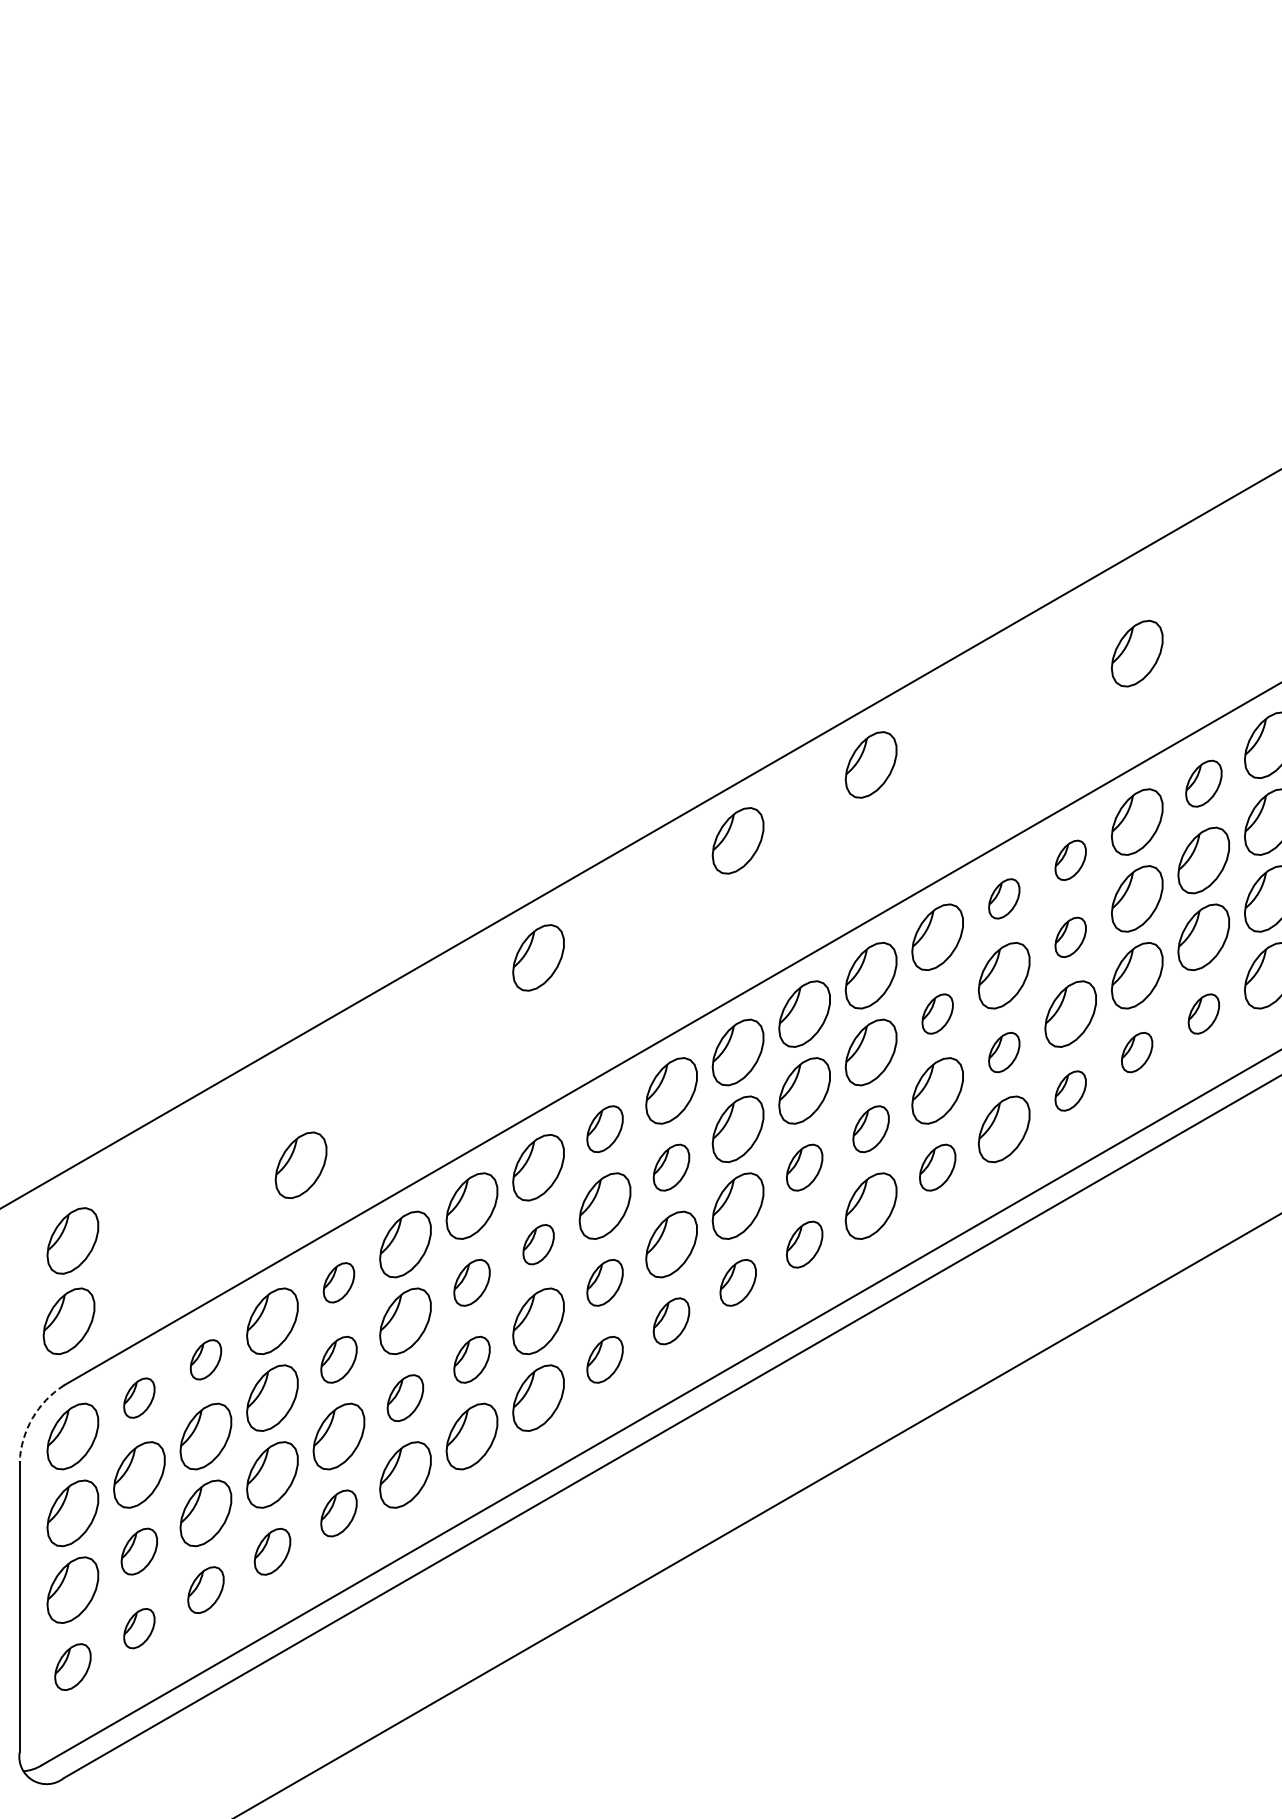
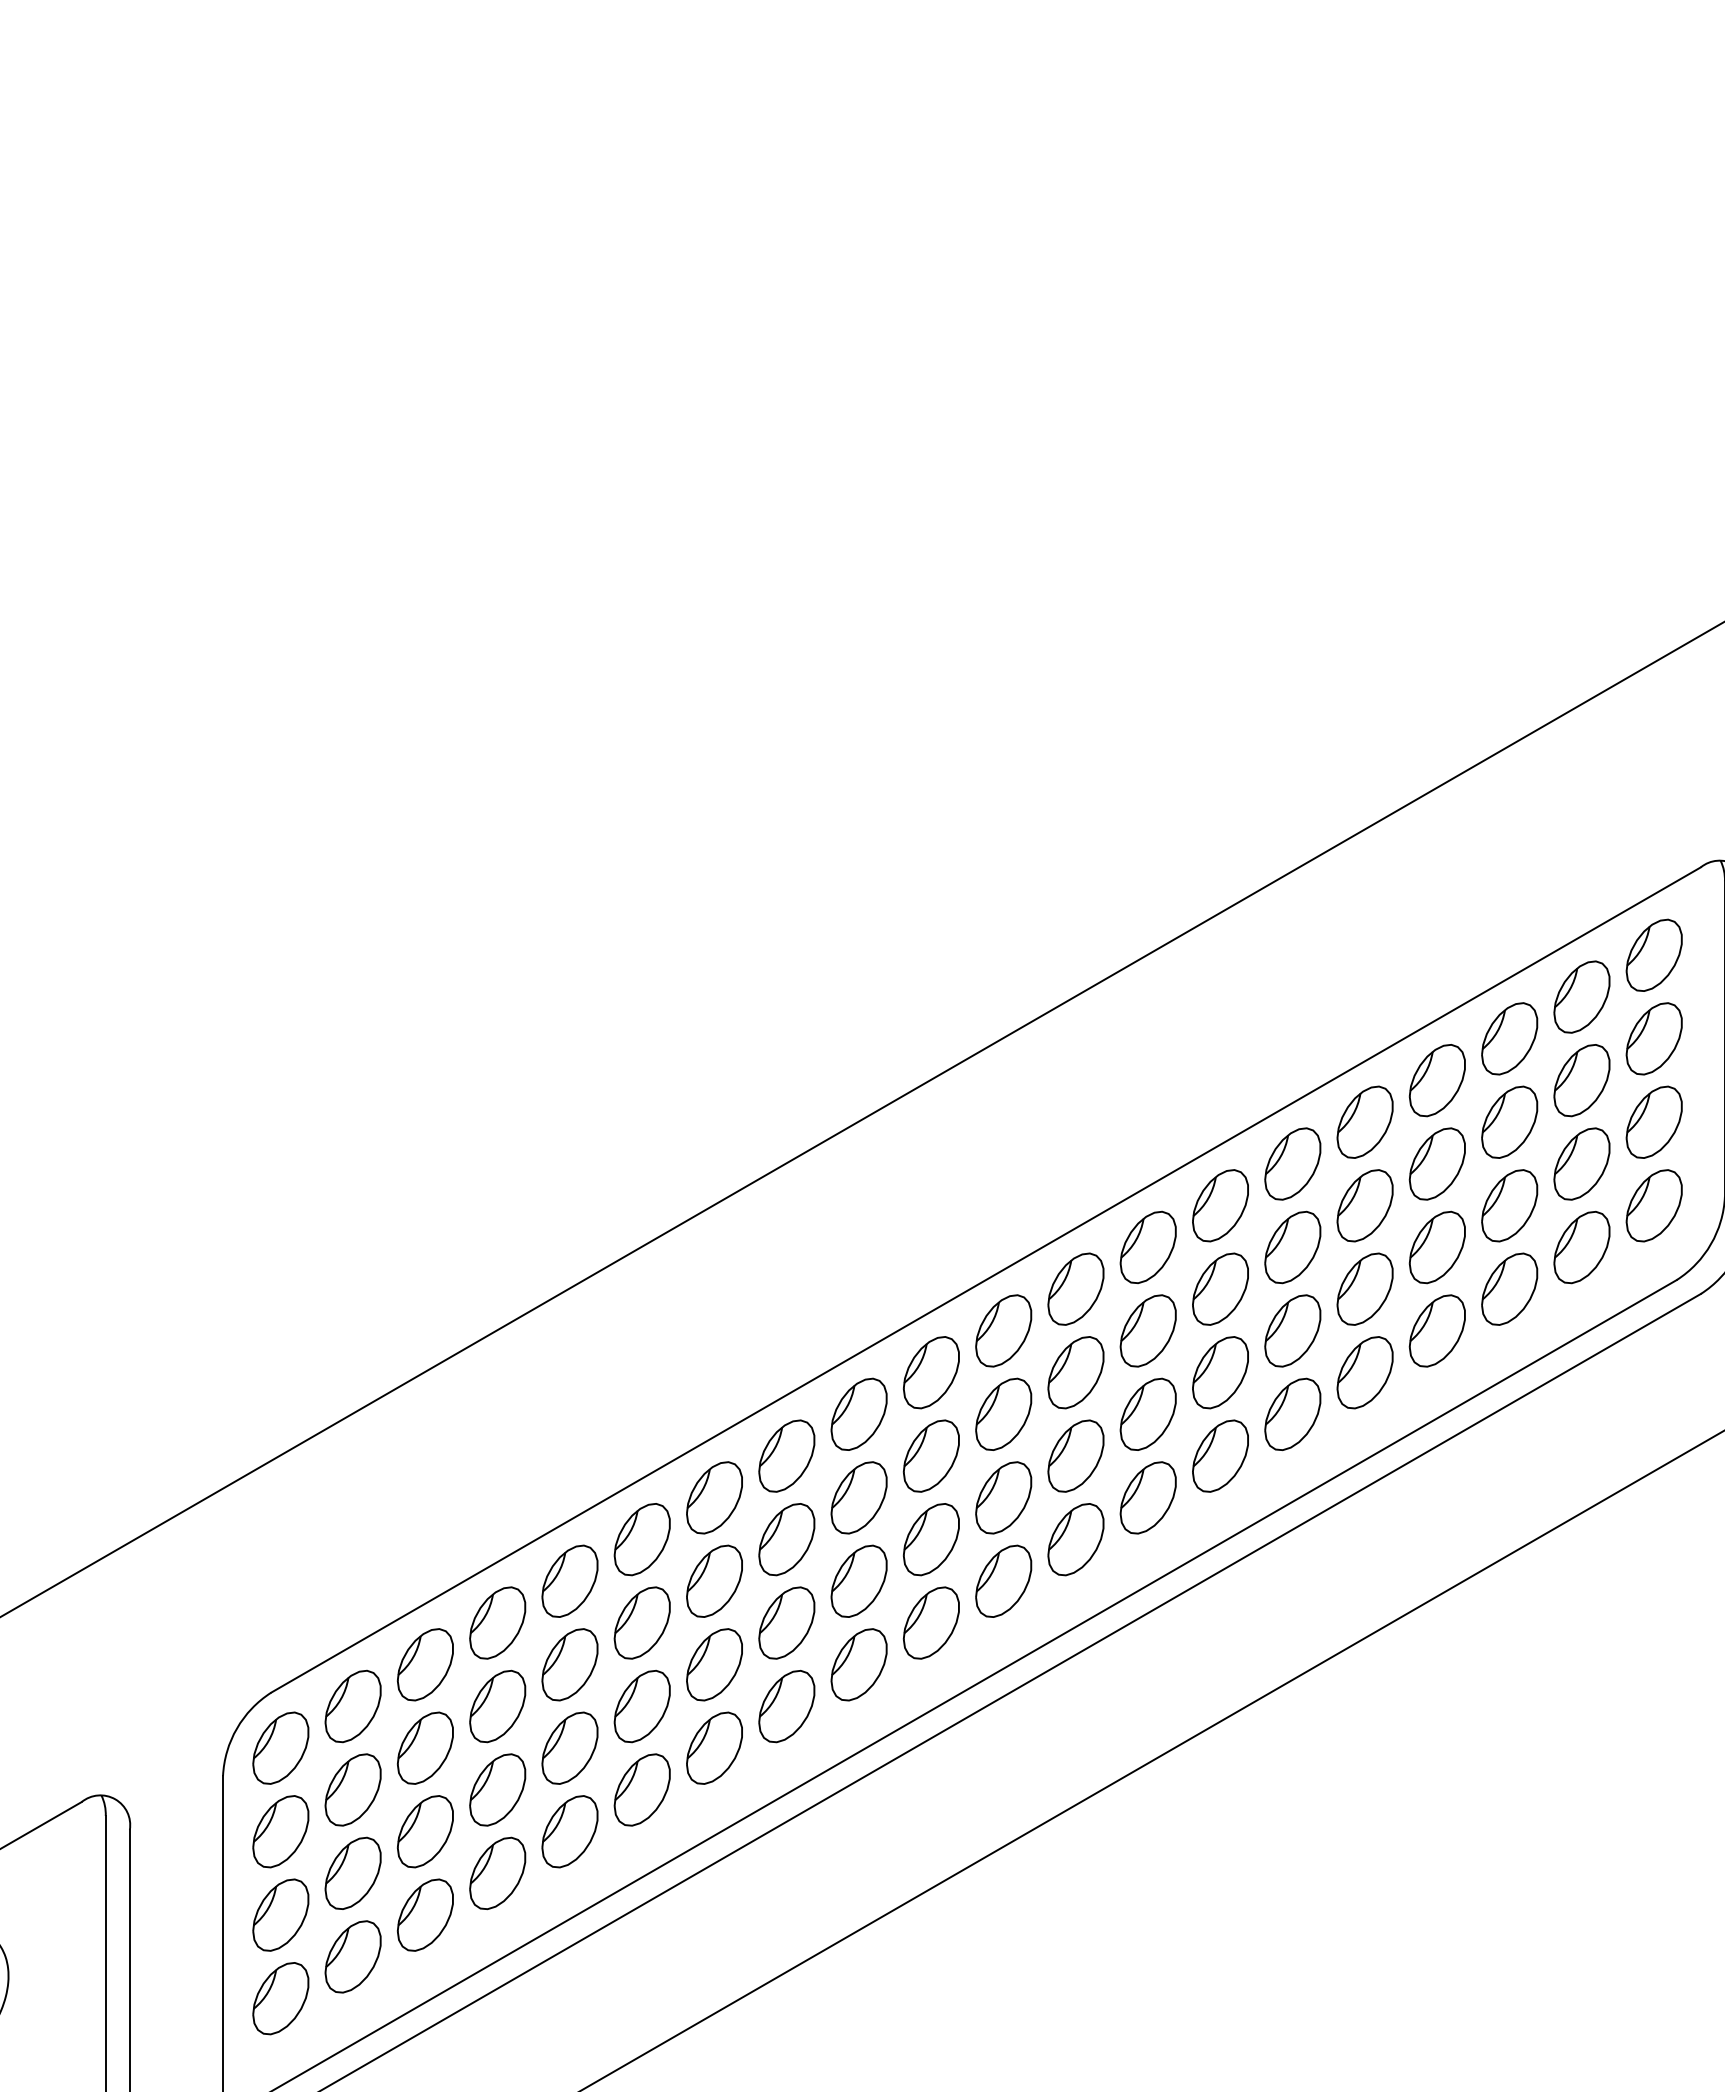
part: (1136, 653) -> (1436, 897), removed
part: (870, 764) -> (1147, 1017), removed
part: (1203, 783) -> (1509, 1038), size x1.43
part: (737, 840) -> (1003, 1100), removed
part: (1070, 859) -> (1364, 1121), size x1.67
part: (1003, 898) -> (1292, 1163), size x1.67
part: (1070, 937) -> (1364, 1205), size x1.67
part: (538, 957) -> (786, 1227), removed
part: (937, 1013) -> (1220, 1288), size x1.67
part: (1203, 1013) -> (1509, 1288), size x1.67
part: (1003, 1052) -> (1292, 1330), size x1.67
part: (1136, 1052) -> (1436, 1330), size x1.67
part: (1070, 1090) -> (1364, 1372), size x1.67
part: (604, 1128) -> (858, 1413), size x1.43
part: (870, 1128) -> (1147, 1413), size x1.43
part: (300, 1165) -> (528, 1453), removed
part: (670, 1167) -> (930, 1455), size x1.43
part: (804, 1167) -> (1075, 1455), size x1.43
part: (937, 1167) -> (1220, 1455), size x1.43
part: (72, 1240) -> (280, 1535), removed
part: (538, 1244) -> (786, 1539), size x1.67
part: (804, 1244) -> (1075, 1539), size x1.43
part: (338, 1282) -> (569, 1580), size x1.67
part: (471, 1282) -> (714, 1580), size x1.43
part: (604, 1282) -> (858, 1580), size x1.43
part: (737, 1282) -> (1003, 1580), size x1.43
part: (68, 1320) -> (276, 1622), removed
part: (670, 1320) -> (930, 1622), size x1.43
part: (206, 1359) -> (425, 1664), size x1.67
part: (338, 1359) -> (569, 1664), size x1.43
part: (471, 1359) -> (714, 1664), size x1.43
part: (604, 1359) -> (858, 1664), size x1.43
part: (138, 1398) -> (352, 1706), size x1.67
part: (404, 1398) -> (641, 1706), size x1.43
arc: (32, 1418) -> (236, 1728), dashed -> solid
part: (338, 1513) -> (569, 1831), size x1.43
part: (138, 1550) -> (352, 1872), size x1.43
part: (272, 1551) -> (497, 1873), size x1.43
part: (206, 1589) -> (425, 1914), size x1.43
part: (138, 1628) -> (352, 1956), size x1.67
part: (72, 1666) -> (280, 1998), size x1.43

